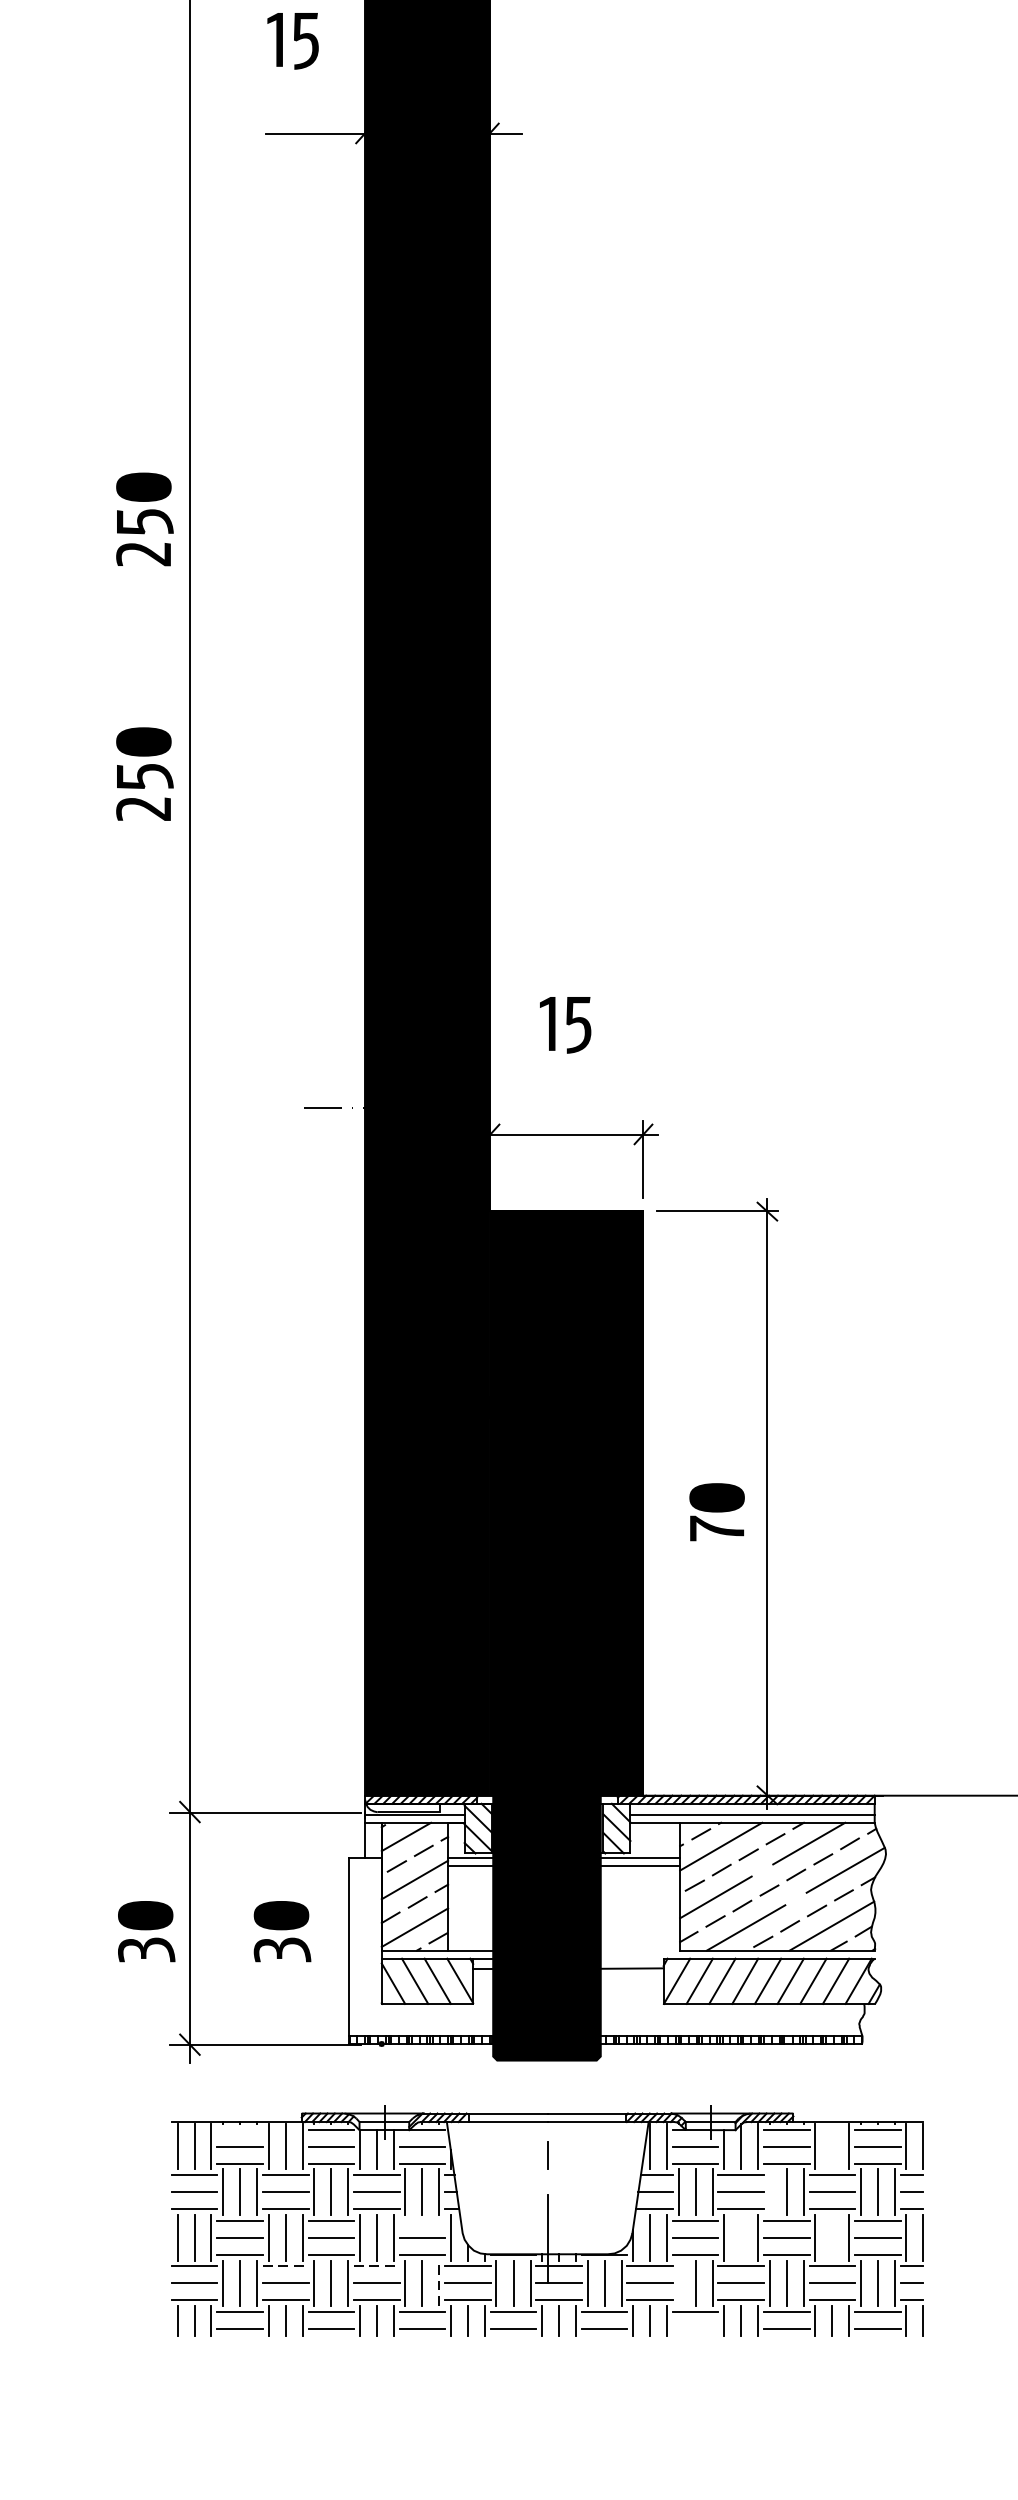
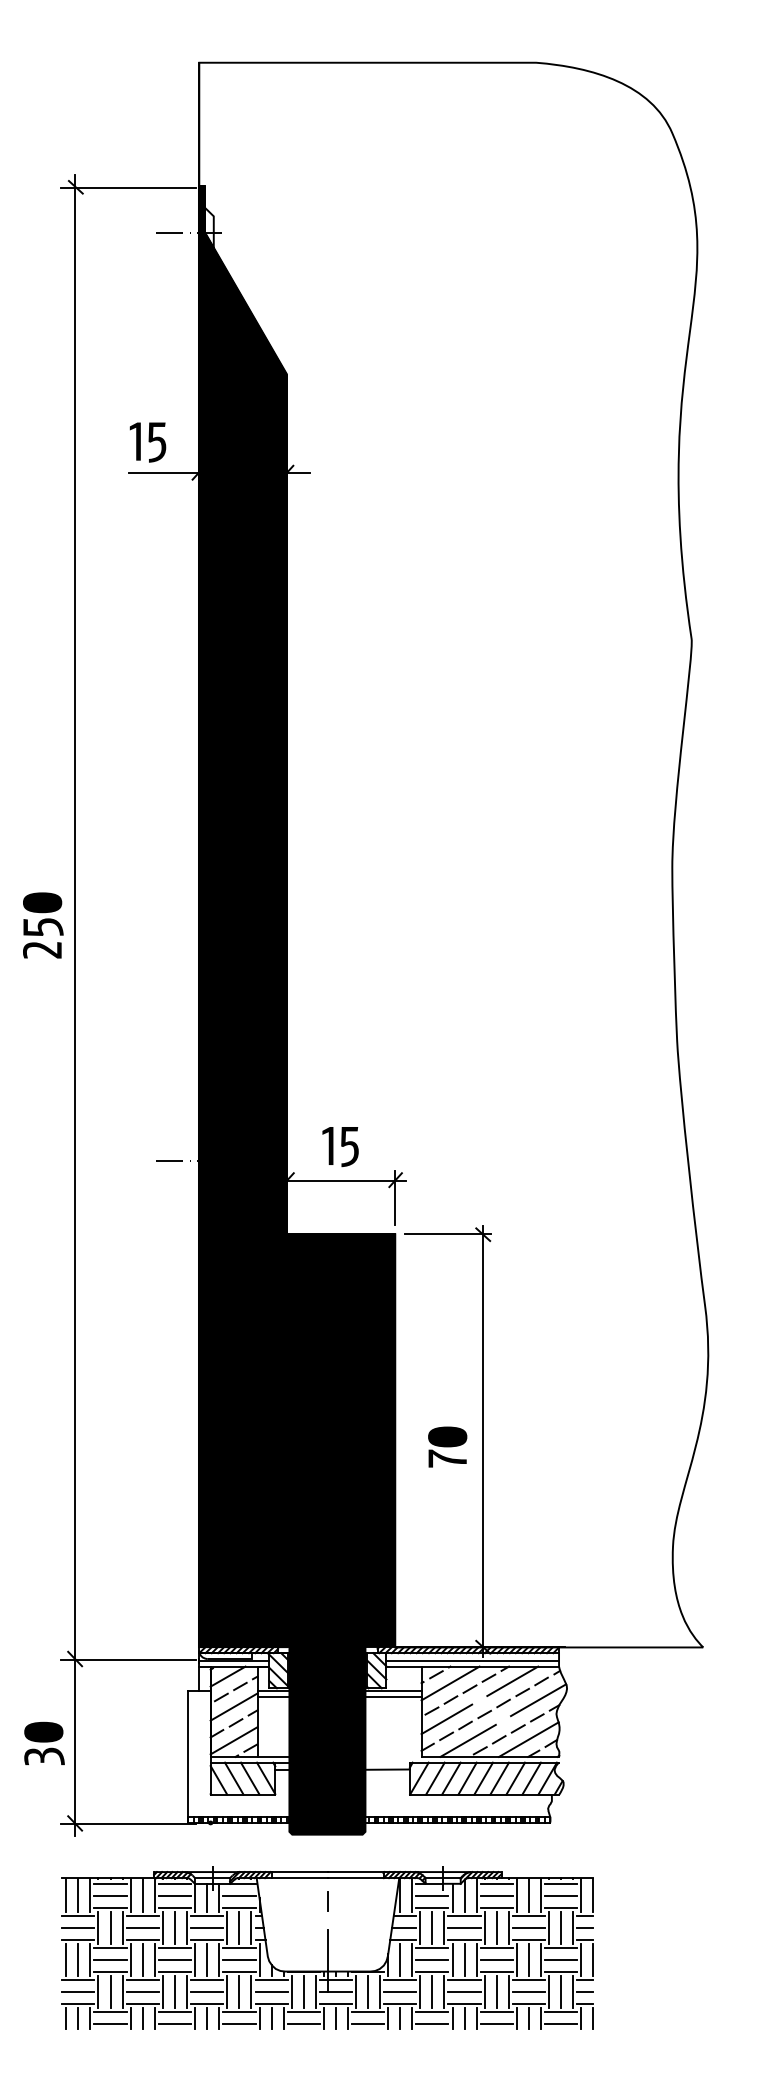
part: (292, 41) -> (147, 442), moved
part: (145, 519) -> (43, 745), removed
part: (565, 1025) -> (340, 1147), moved
part: (282, 1930) -> (140, 1742), removed
line: (240, 2129) -> (110, 1883), added
line: (831, 2146) -> (528, 1895), added
line: (769, 2191) -> (484, 1927), added
line: (422, 2220) -> (239, 1947), added
line: (740, 2237) -> (464, 1959), added
line: (831, 2237) -> (528, 1959), added
line: (286, 2266) -> (143, 1980), dashed -> solid
line: (377, 2266) -> (207, 1980), dashed -> solid
line: (439, 2282) -> (251, 1991), dashed -> solid
line: (678, 2283) -> (420, 1992), added
line: (695, 2329) -> (432, 2024), added

